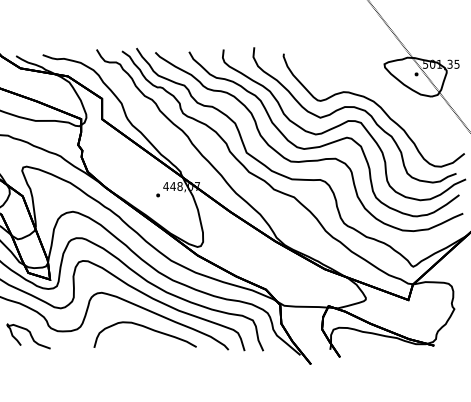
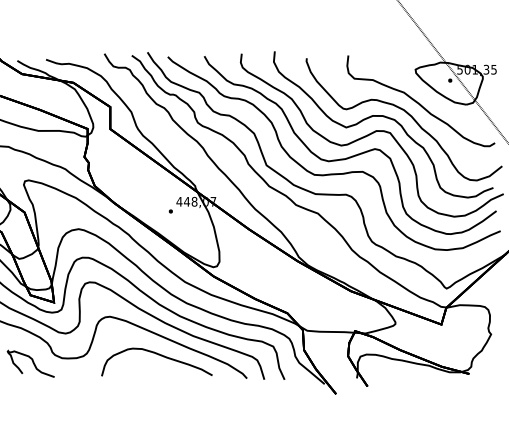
curve: (389, 95) -> (420, 103), added

